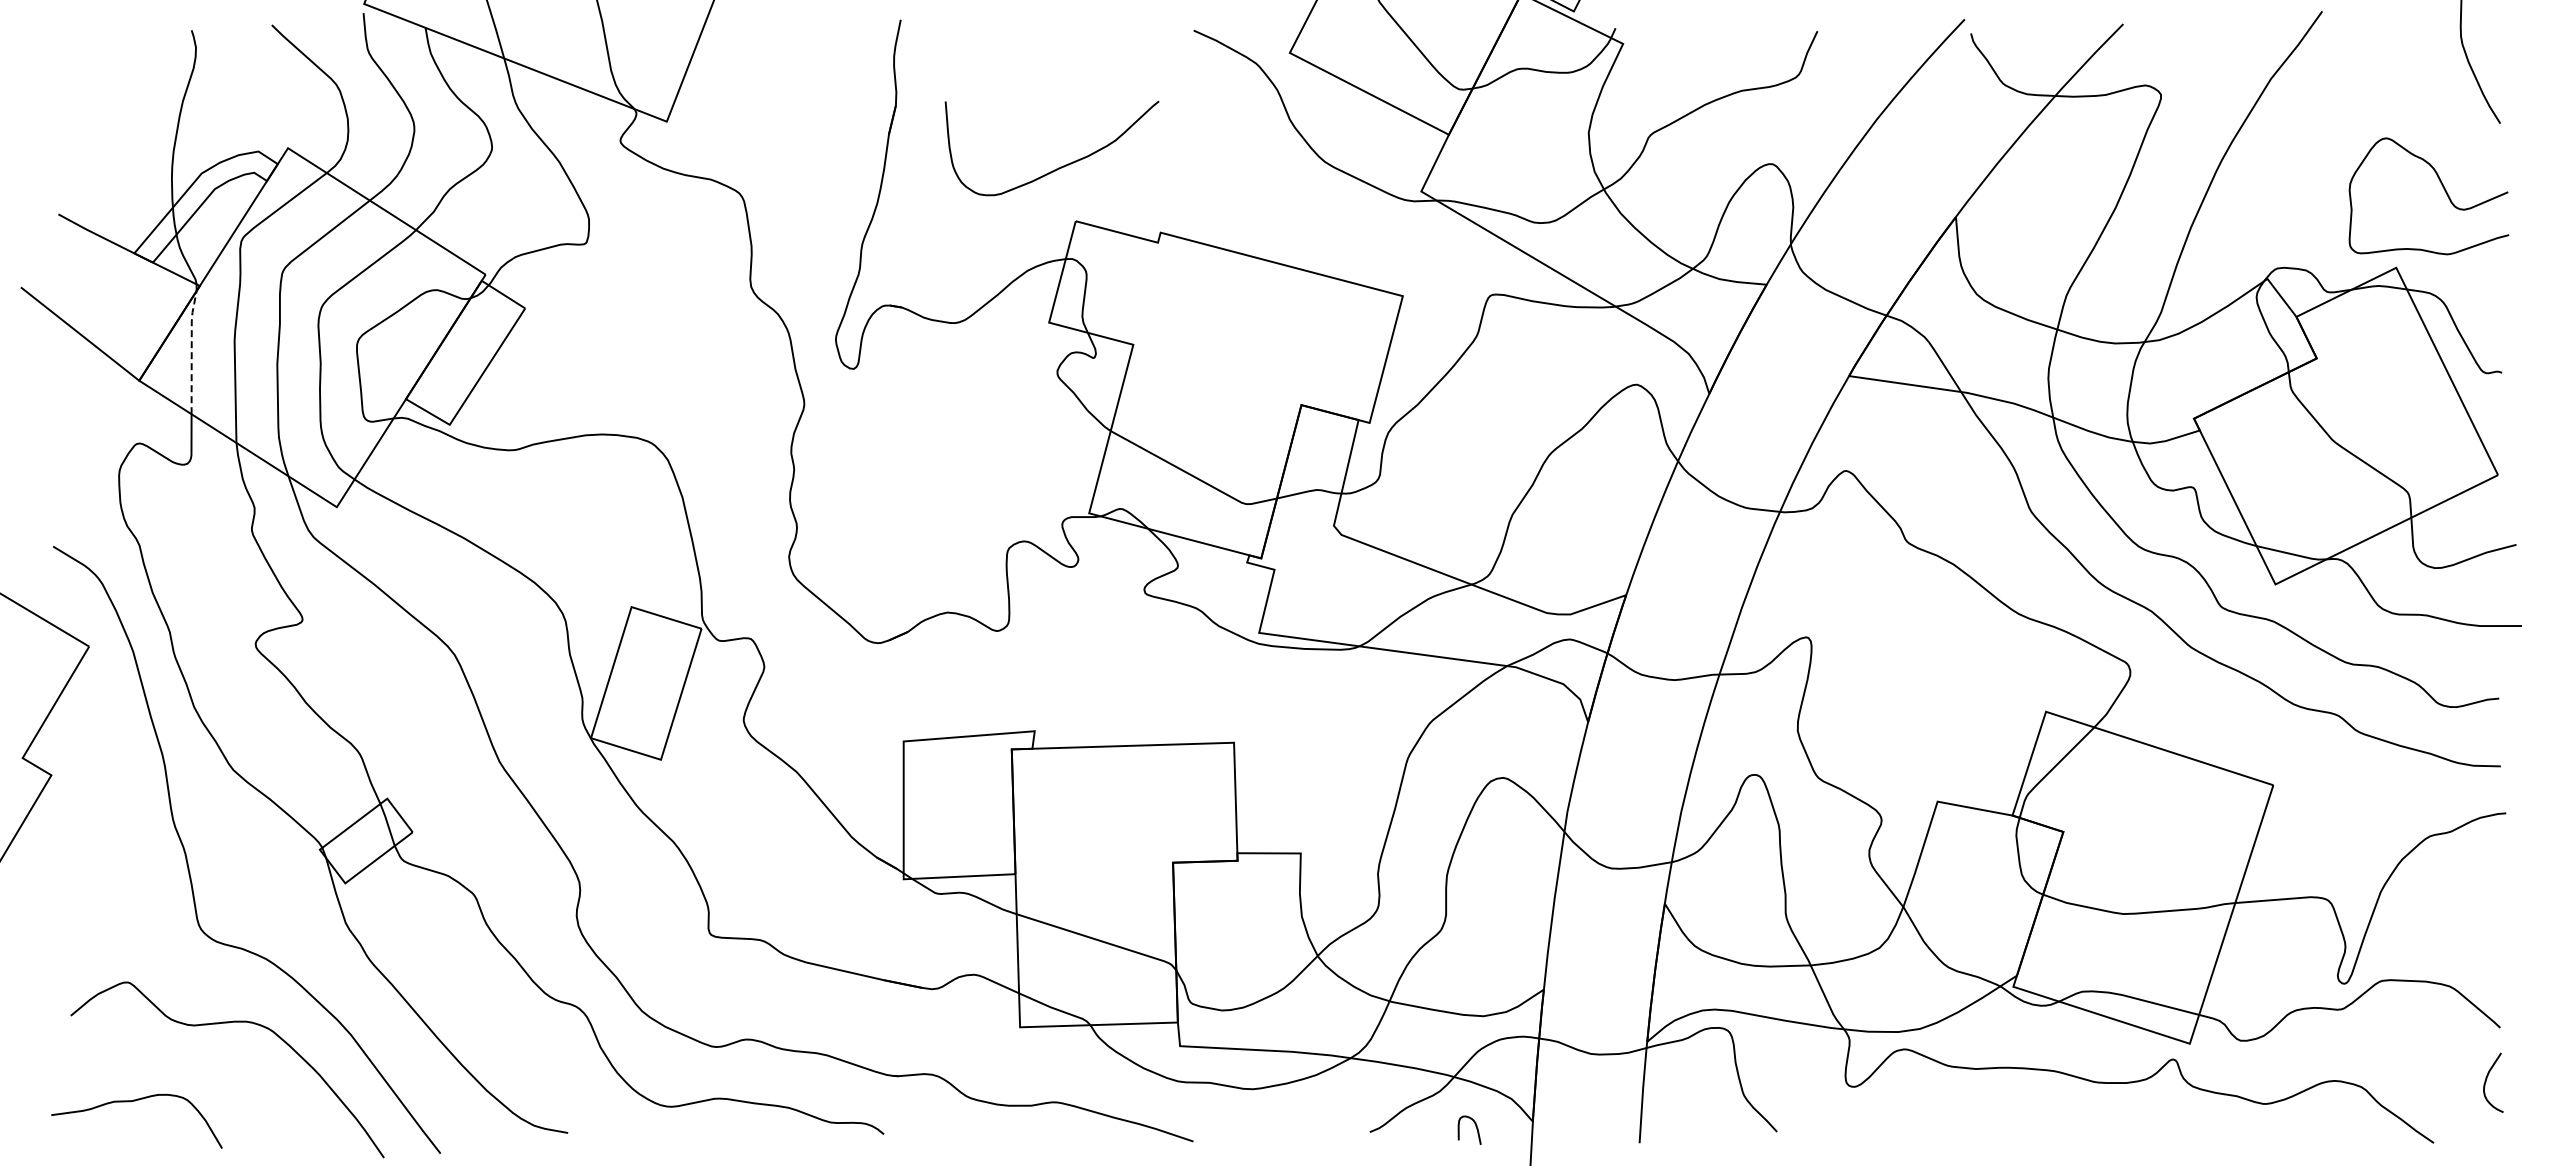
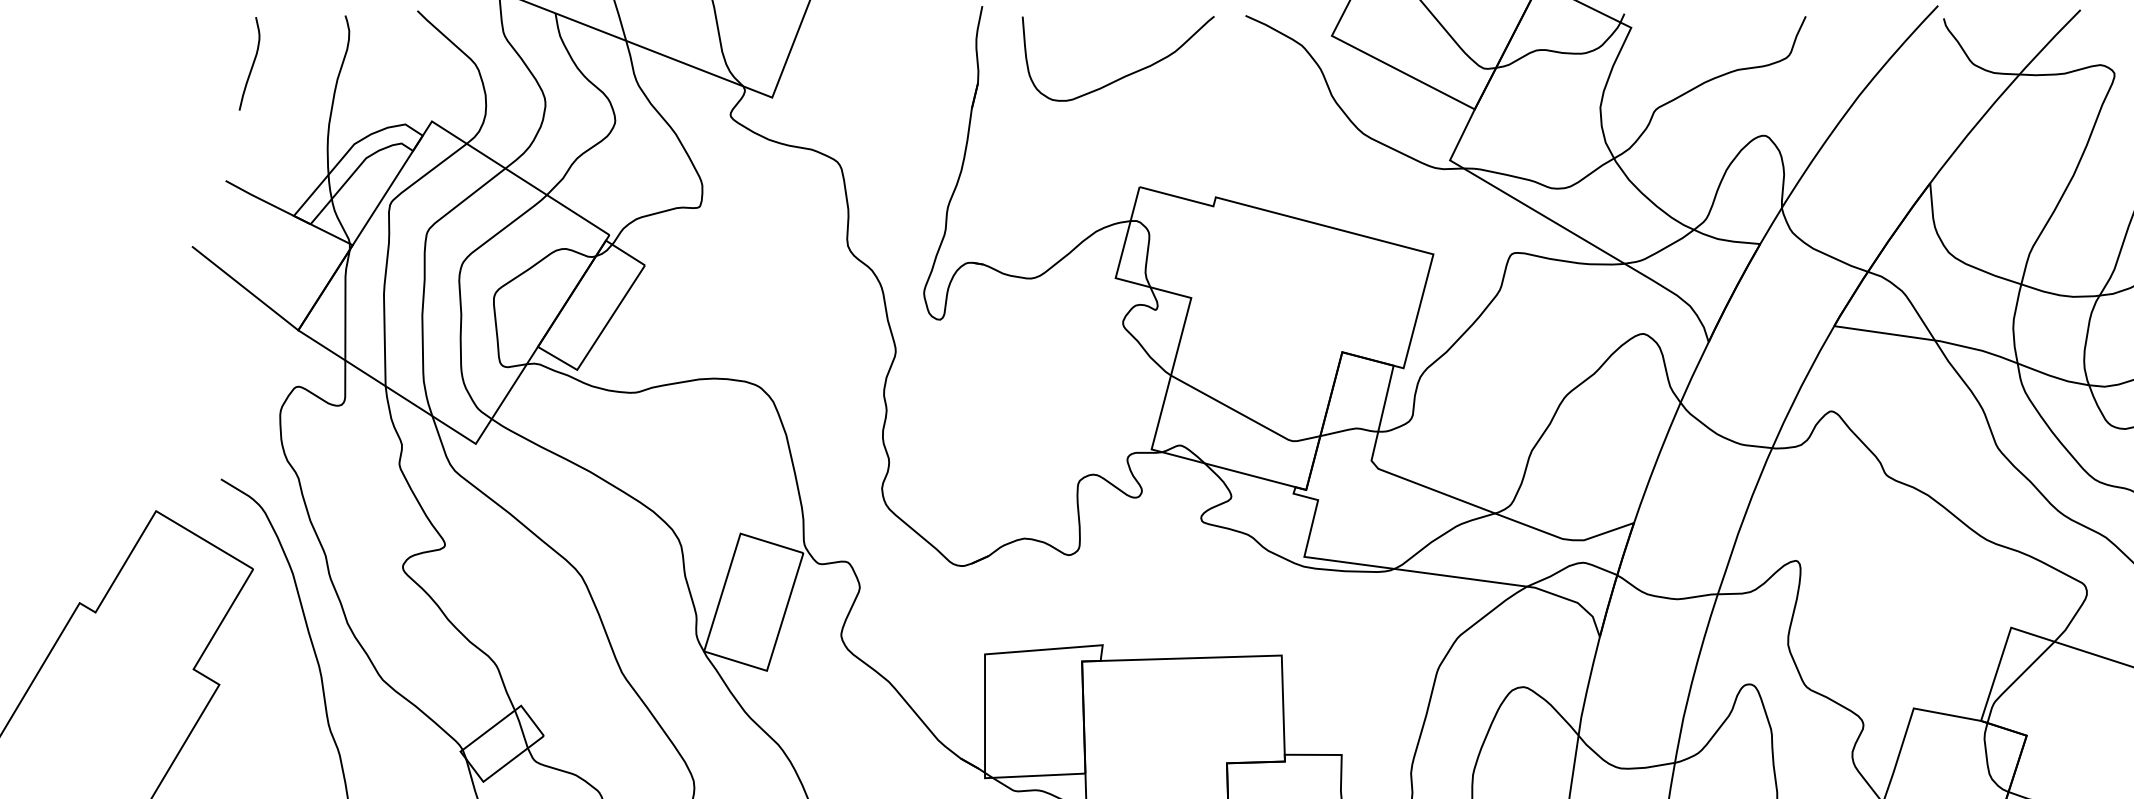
curve: (87, 85) -> (251, 65), added
curve: (1060, 166) -> (1125, 75), moved
line: (191, 350) -> (345, 303), dashed -> solid

